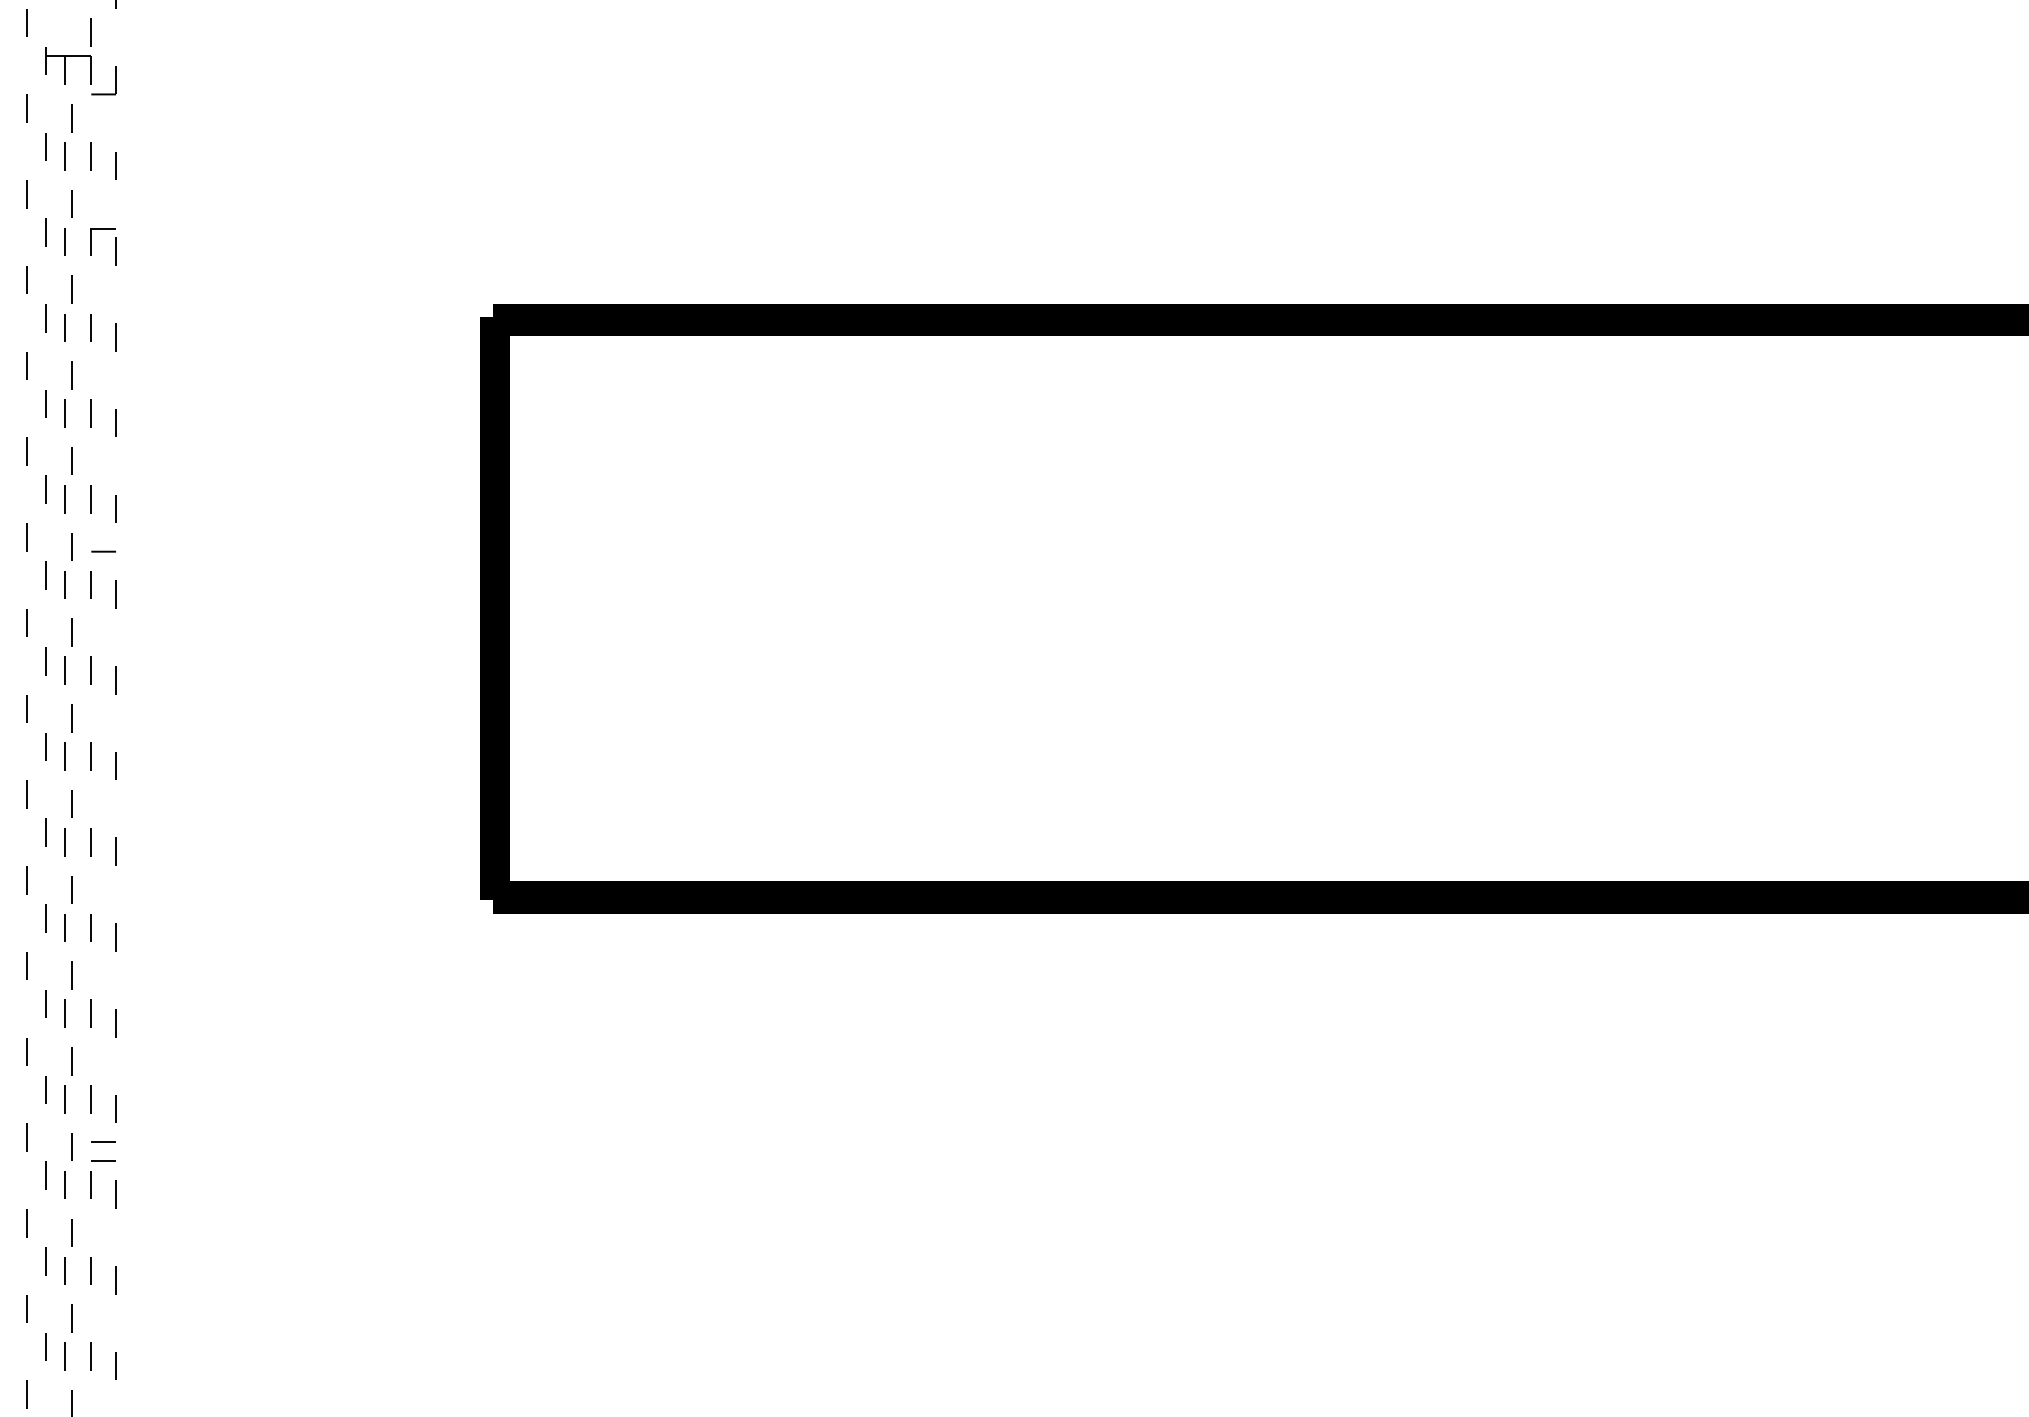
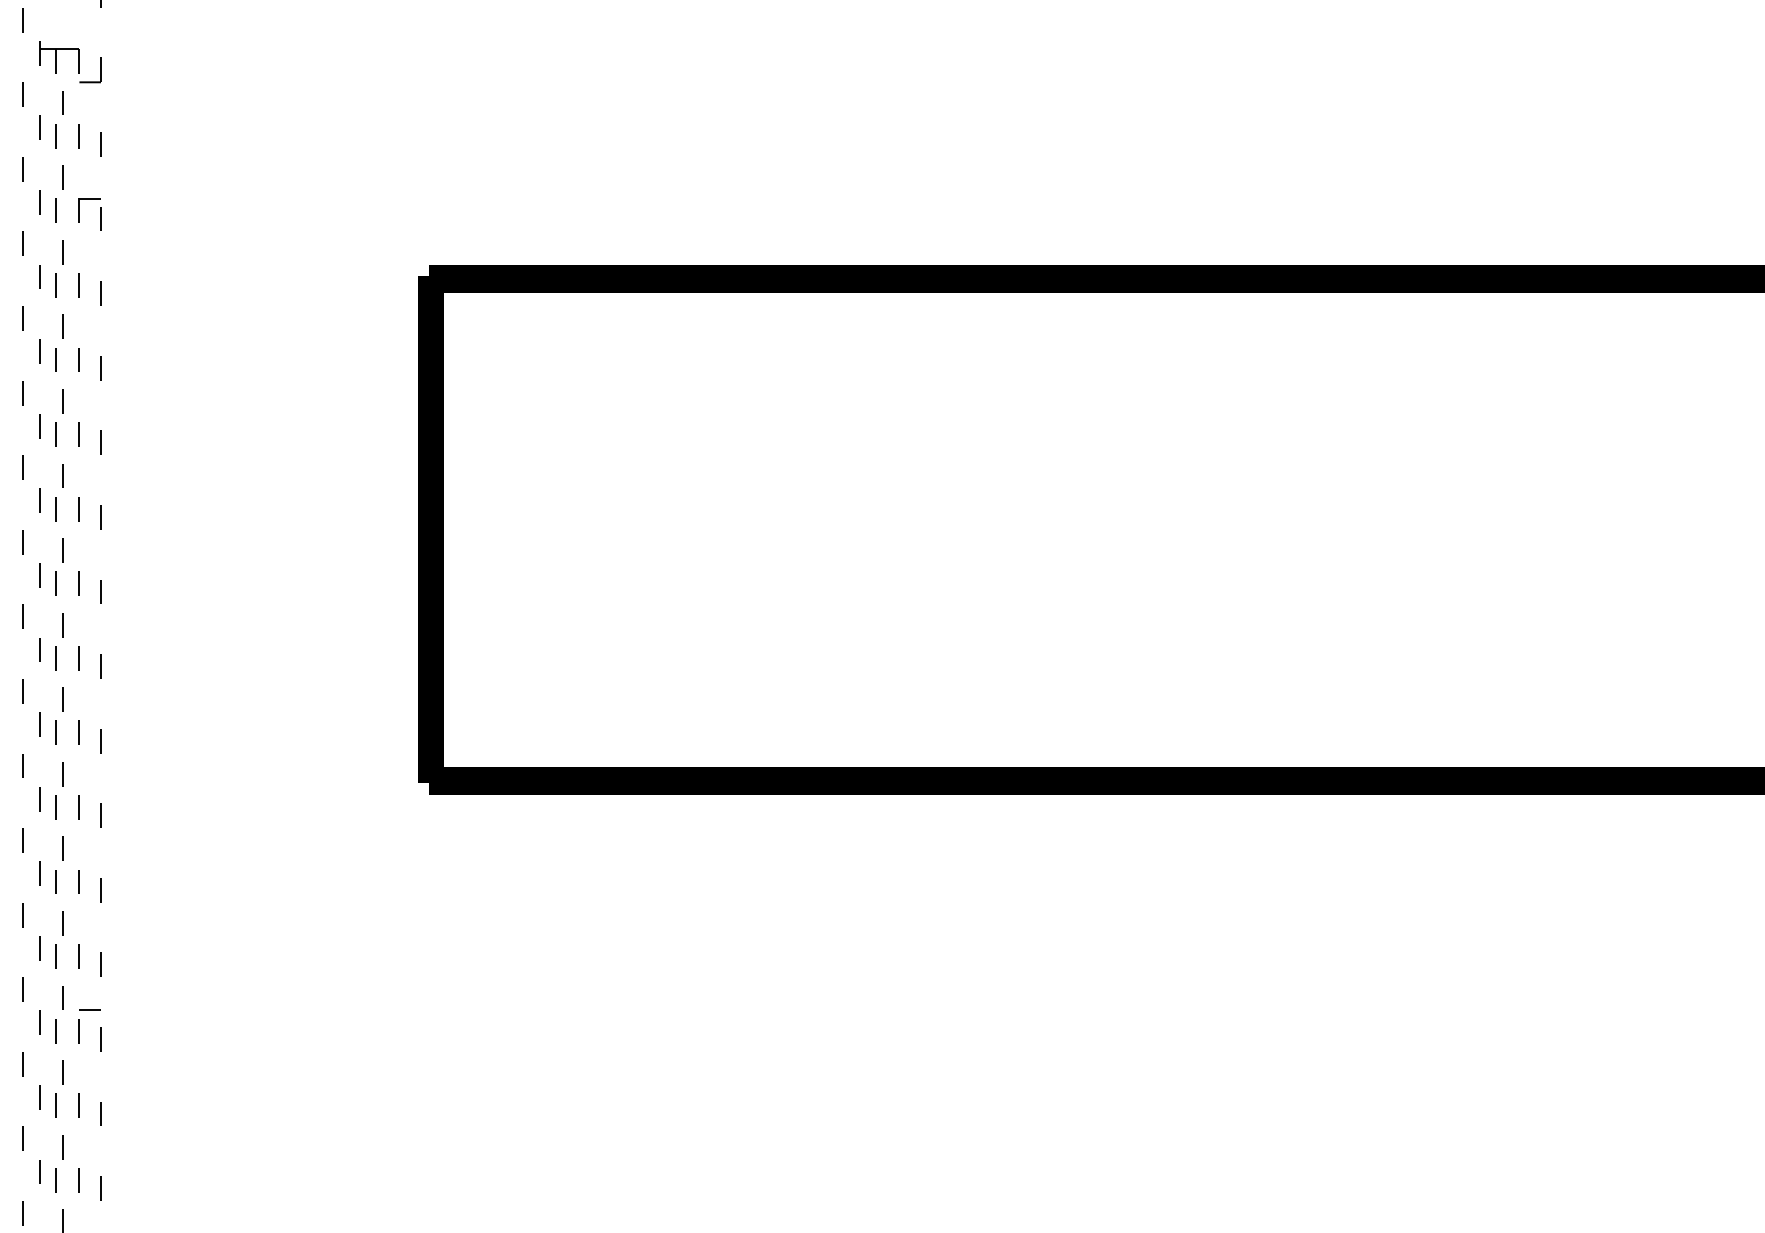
line: (90, 32) -> (78, 28), removed
line: (103, 551) -> (90, 479), removed
line: (103, 1142) -> (90, 994), removed

